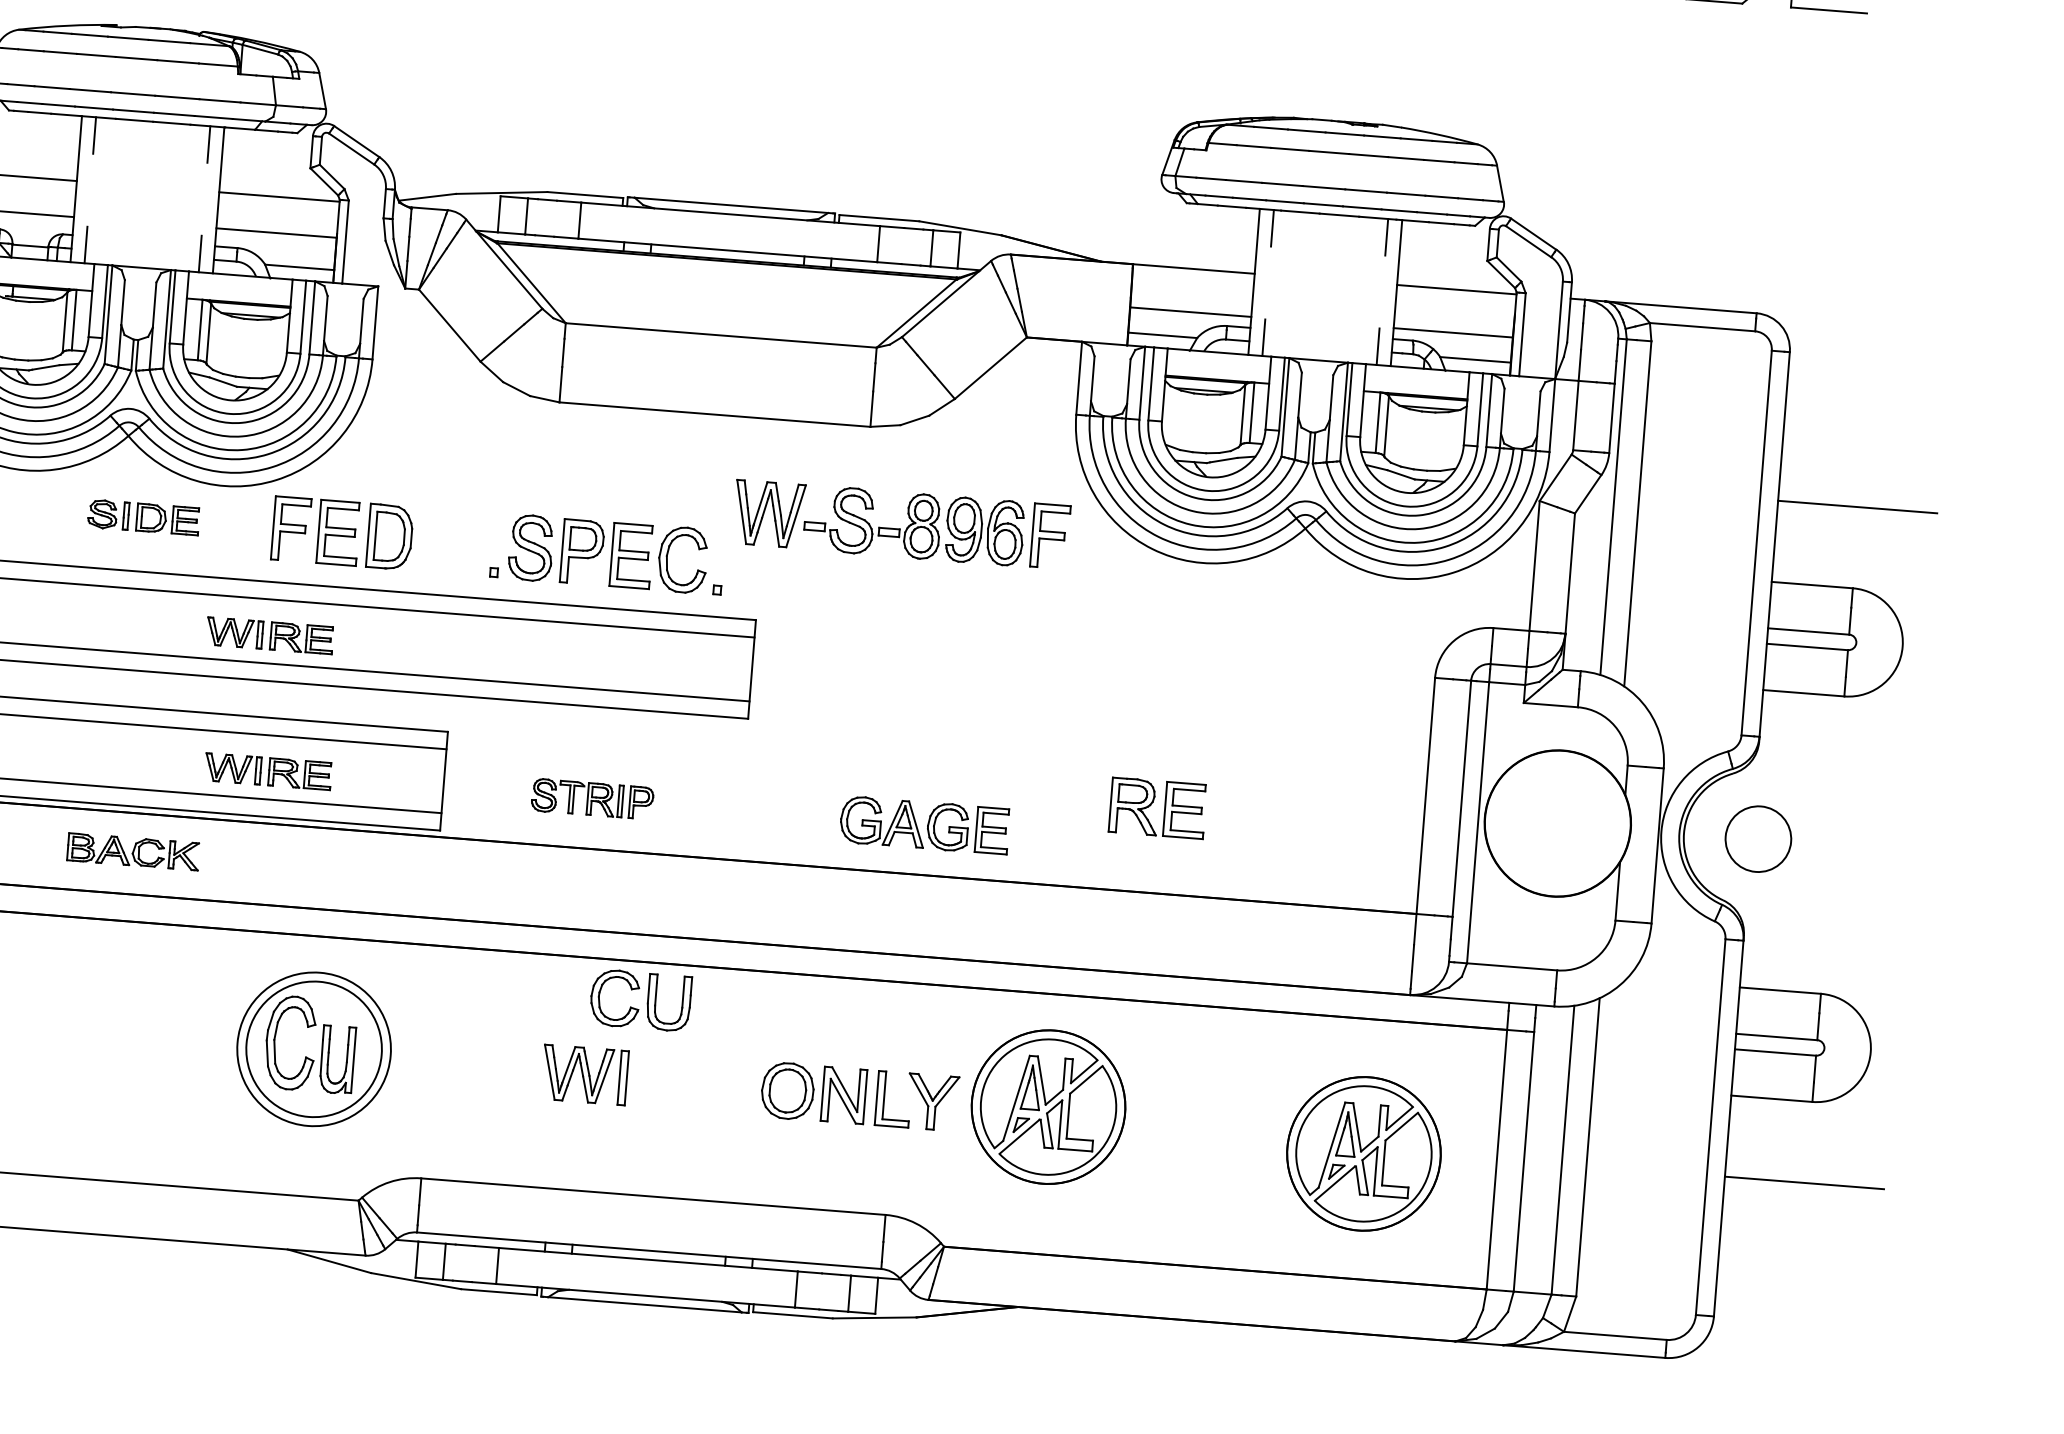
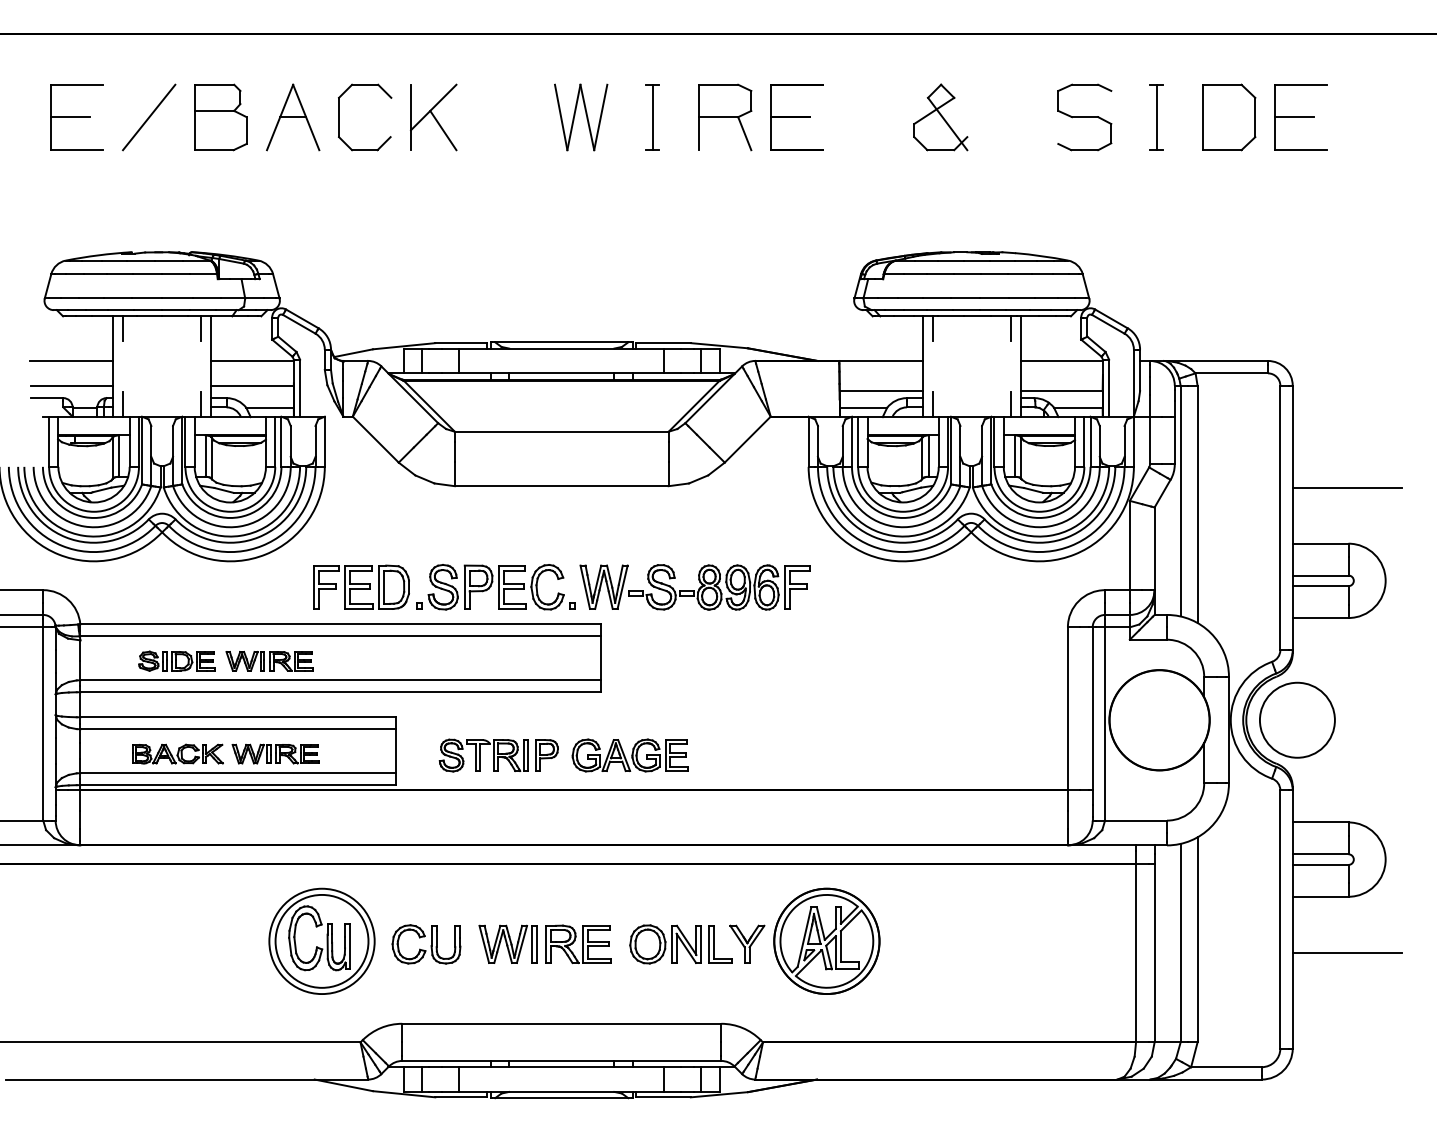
part: (143, 516) -> (176, 660), moved
part: (900, 524) -> (694, 587), moved
part: (342, 532) -> (361, 586), moved
part: (592, 799) -> (498, 755), size x1.43
part: (1157, 807) -> (578, 943), moved
part: (923, 825) -> (629, 755), moved
circle: (1758, 838) -> (1297, 719), size x1.67
part: (132, 850) -> (177, 753), moved
part: (640, 1000) -> (426, 944), moved
part: (1363, 1152) -> (1044, 955), removed

